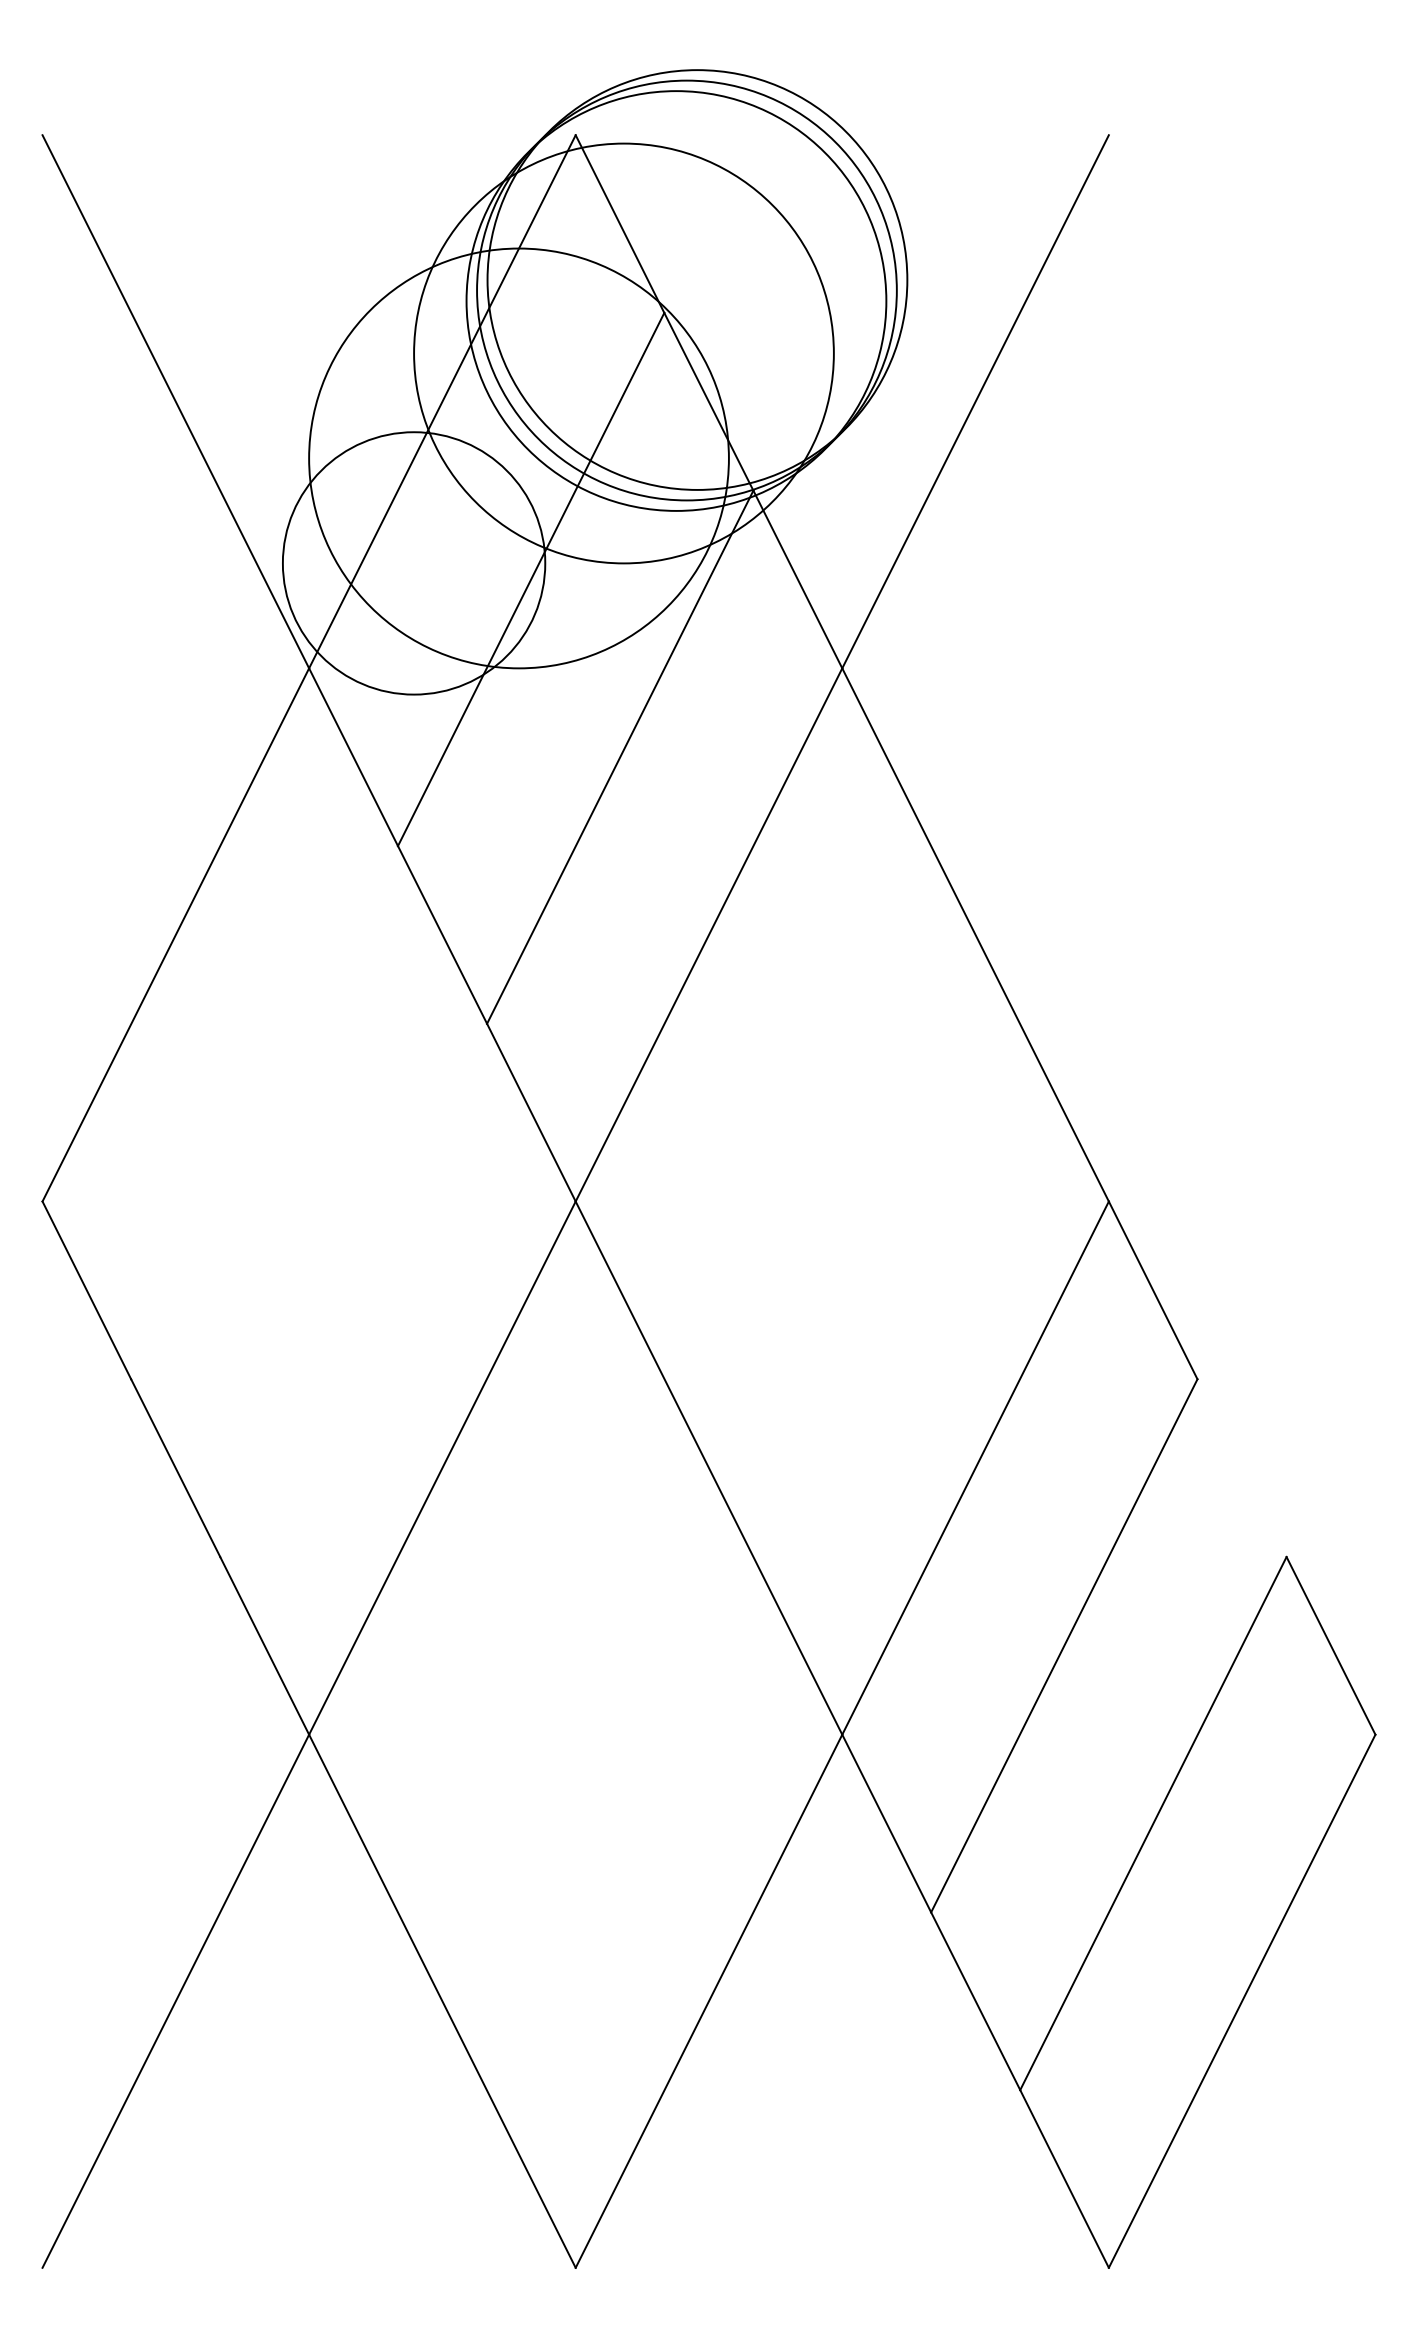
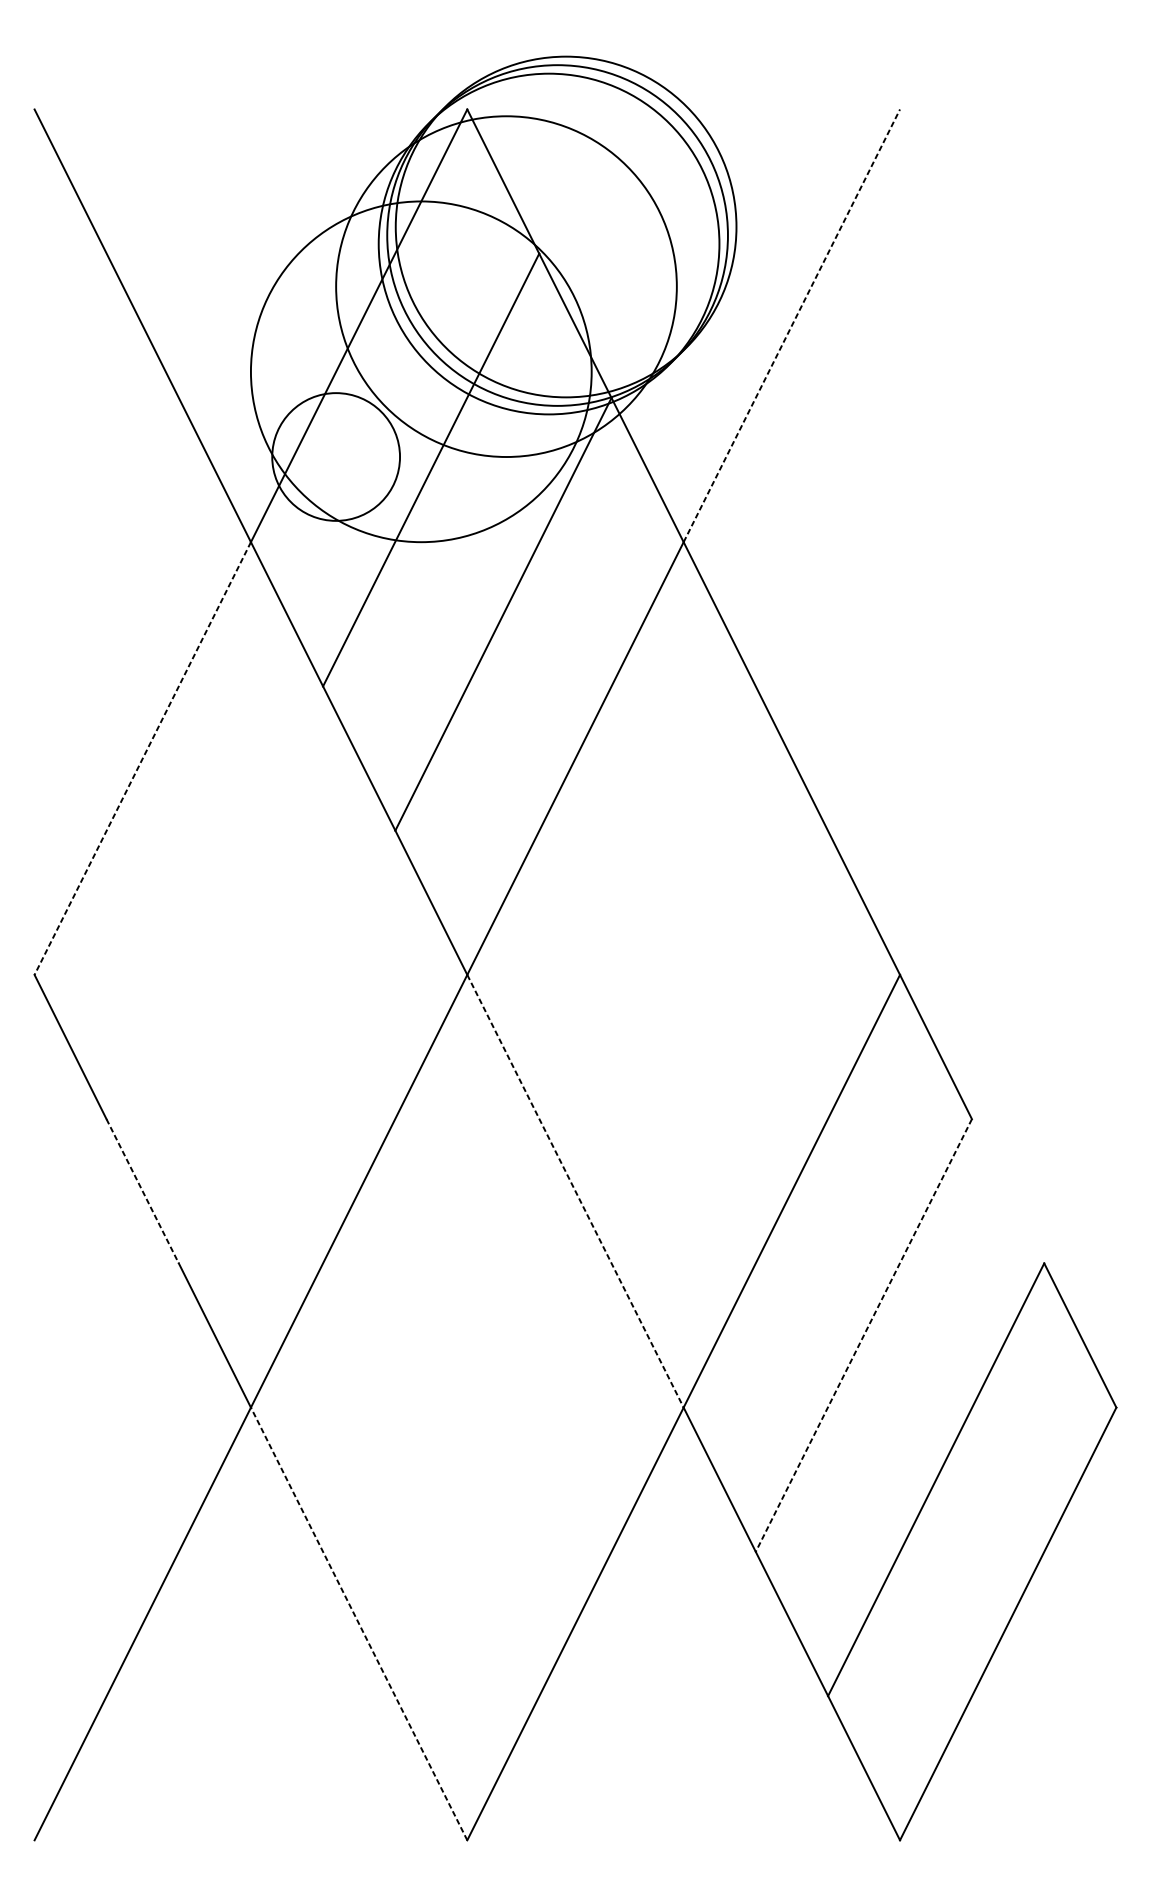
line: (975, 401) -> (791, 325), solid -> dashed
circle: (413, 563) -> (335, 457), size x0.6
line: (175, 935) -> (142, 758), solid -> dashed
line: (175, 1468) -> (142, 1191), solid -> dashed
line: (709, 1468) -> (575, 1191), solid -> dashed
line: (1064, 1645) -> (864, 1335), solid -> dashed
line: (442, 2000) -> (359, 1623), solid -> dashed

